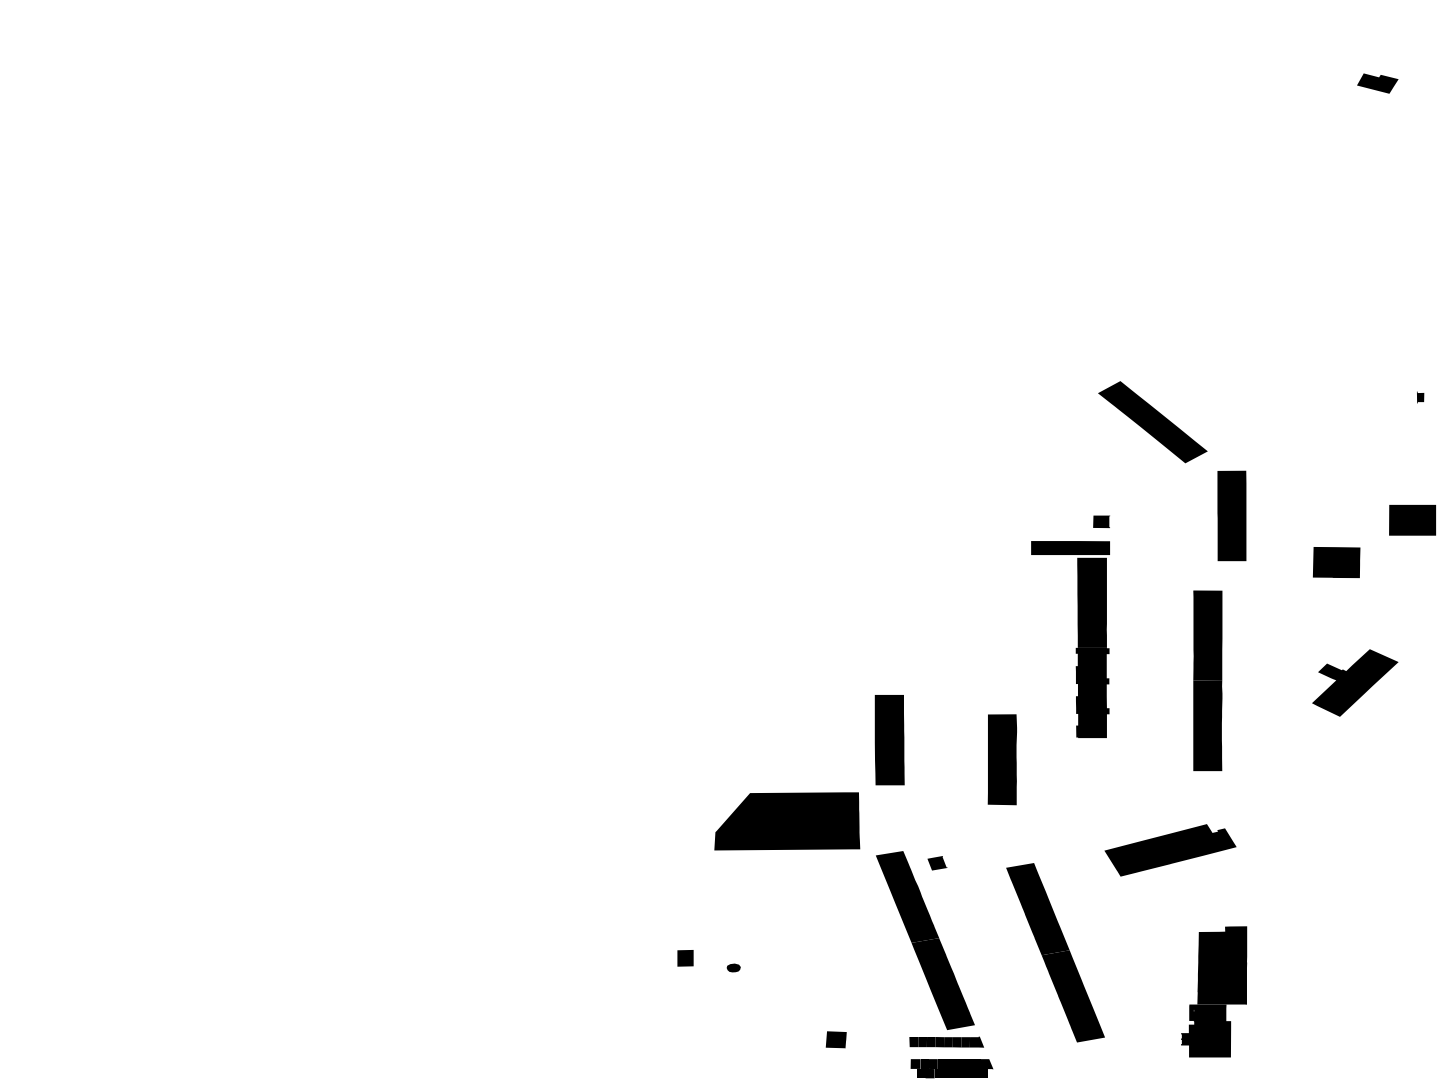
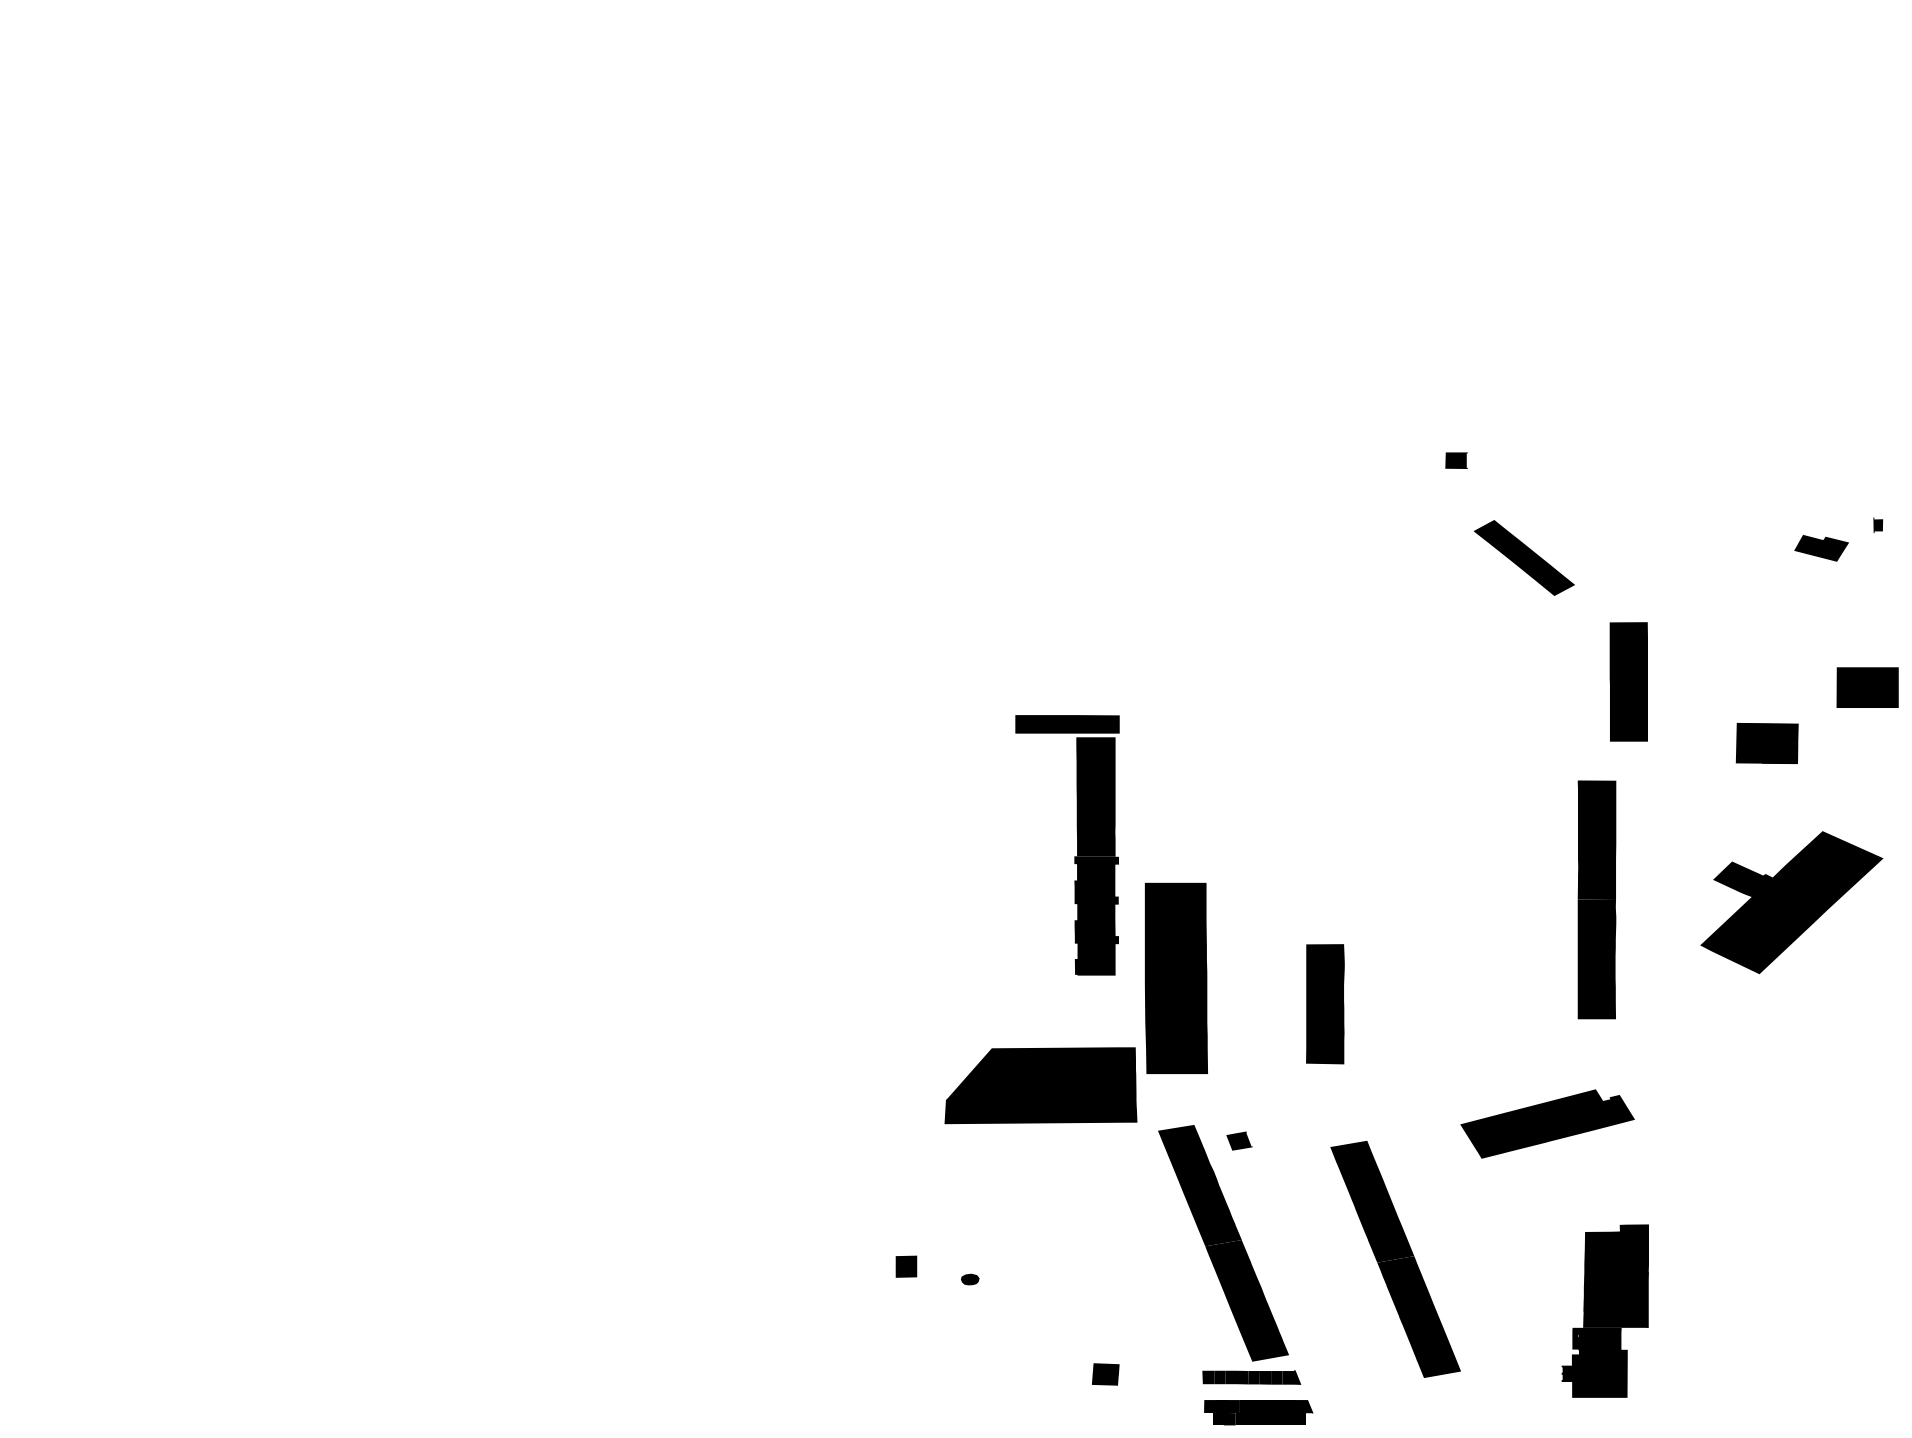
part: (1377, 83) -> (1821, 548), moved
part: (1153, 421) -> (1524, 557), size x0.7
part: (1101, 521) -> (1456, 460), moved
part: (1078, 639) -> (1077, 845), moved
part: (1354, 682) -> (1791, 902), size x1.6
part: (889, 739) -> (1176, 977), size x1.6

